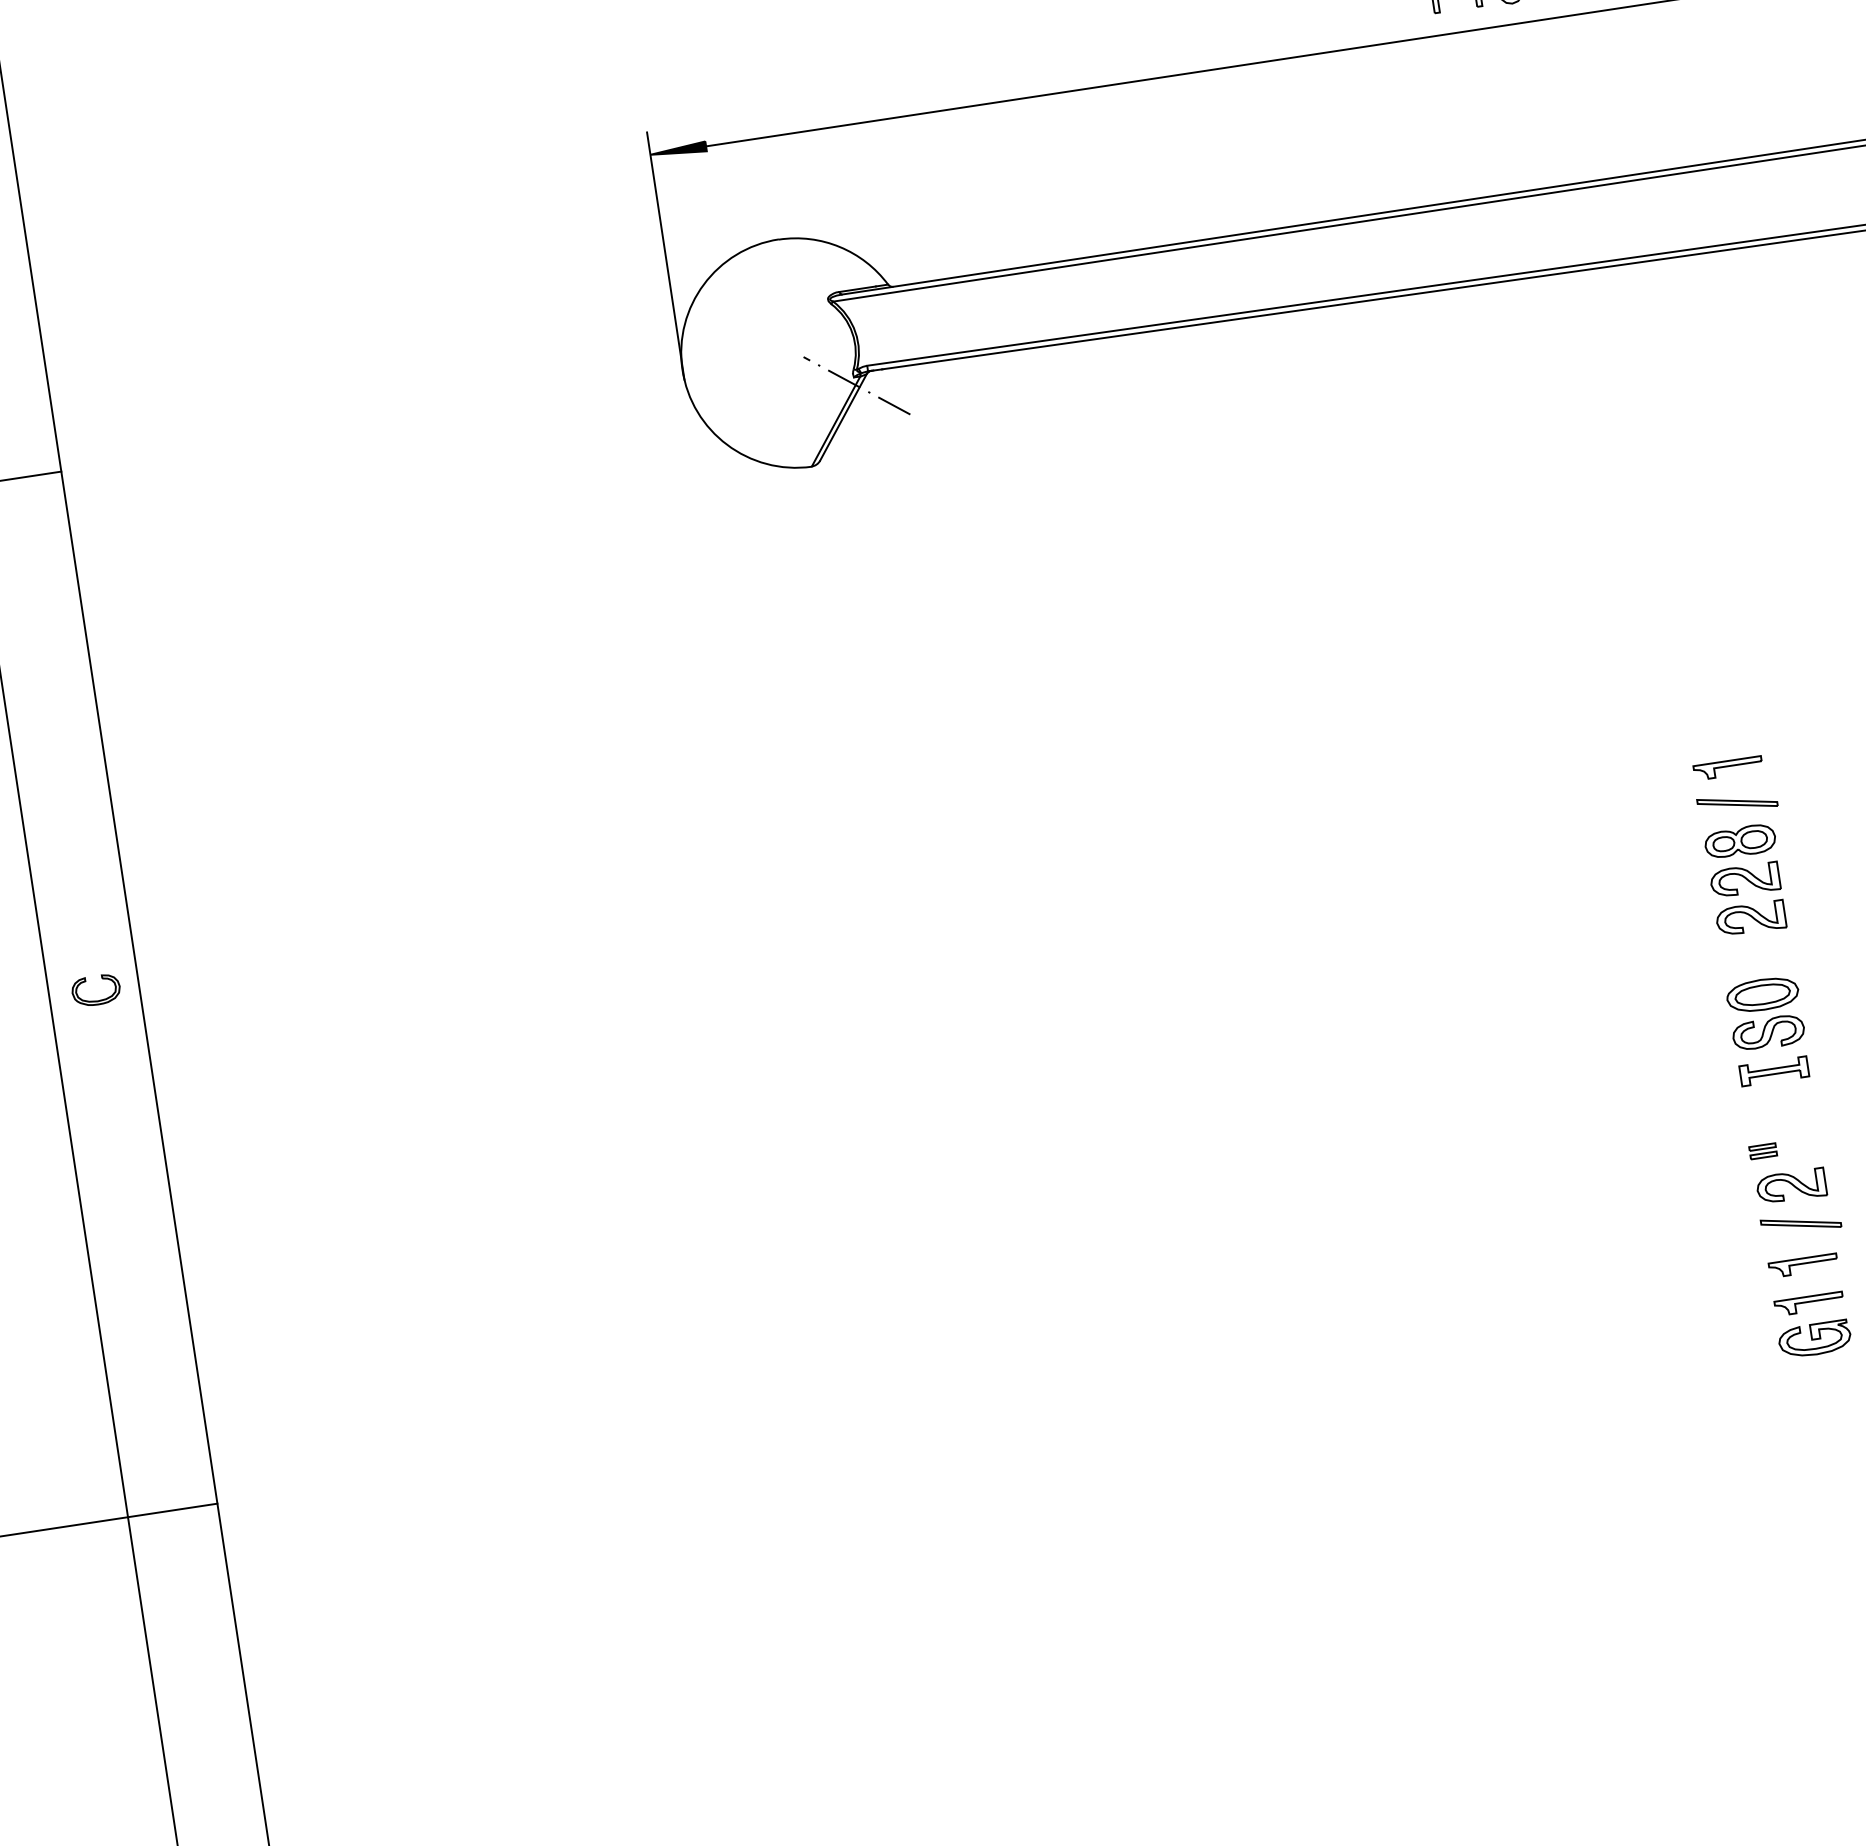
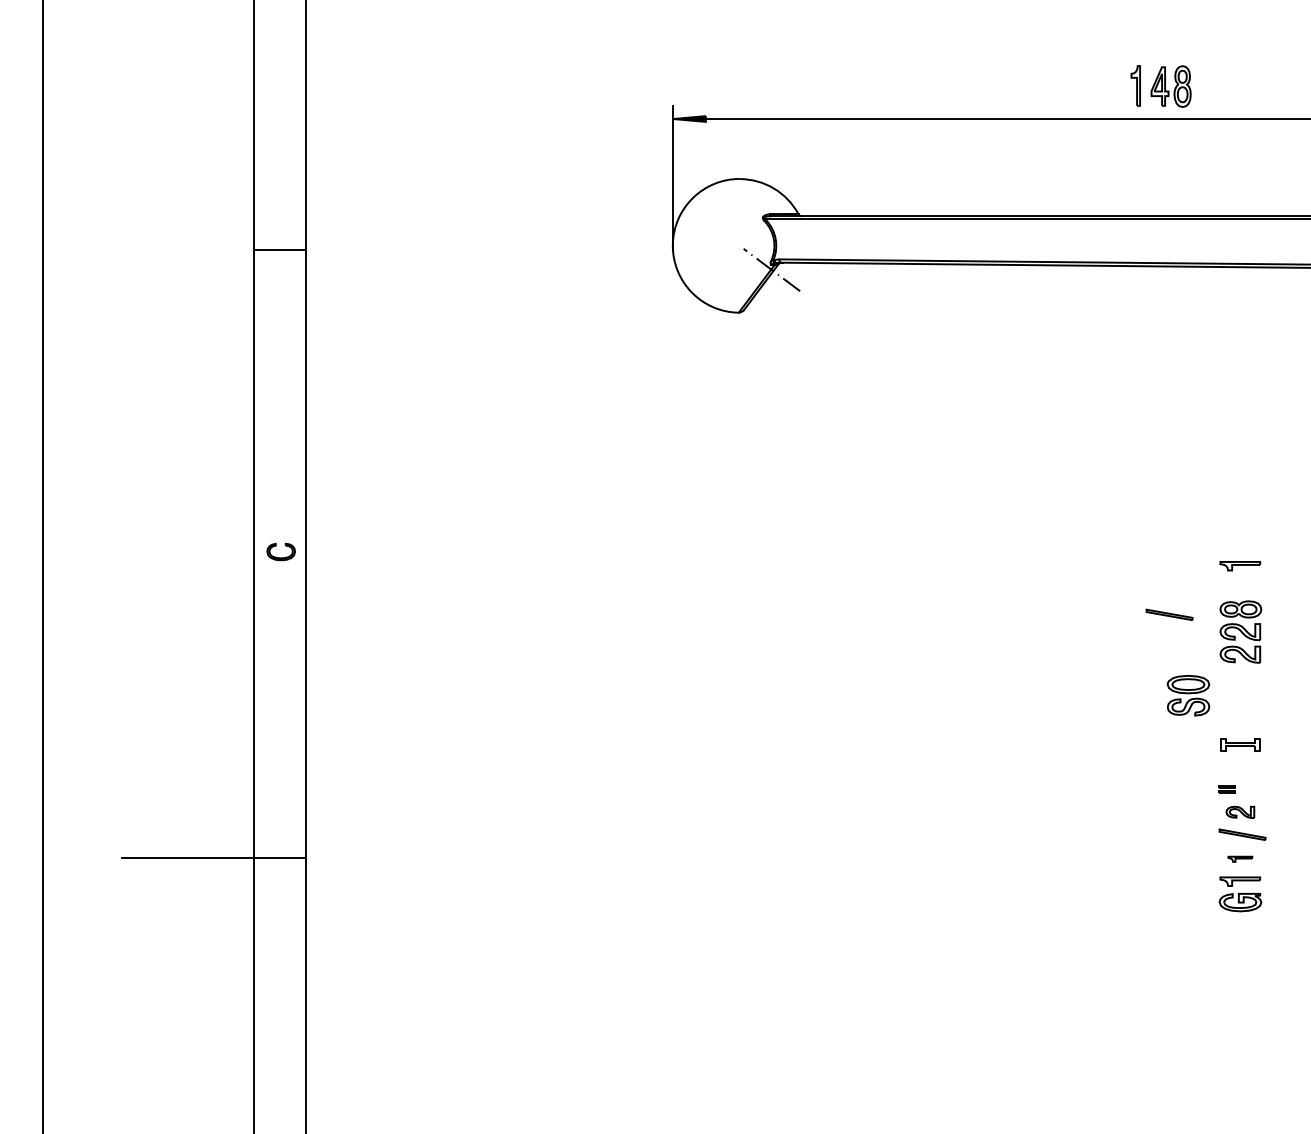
part: (1737, 802) -> (1169, 614), moved
part: (1765, 1013) -> (1188, 695), moved
part: (1791, 1186) -> (1240, 812), size x0.7
part: (1803, 1266) -> (1240, 859), size x0.6

